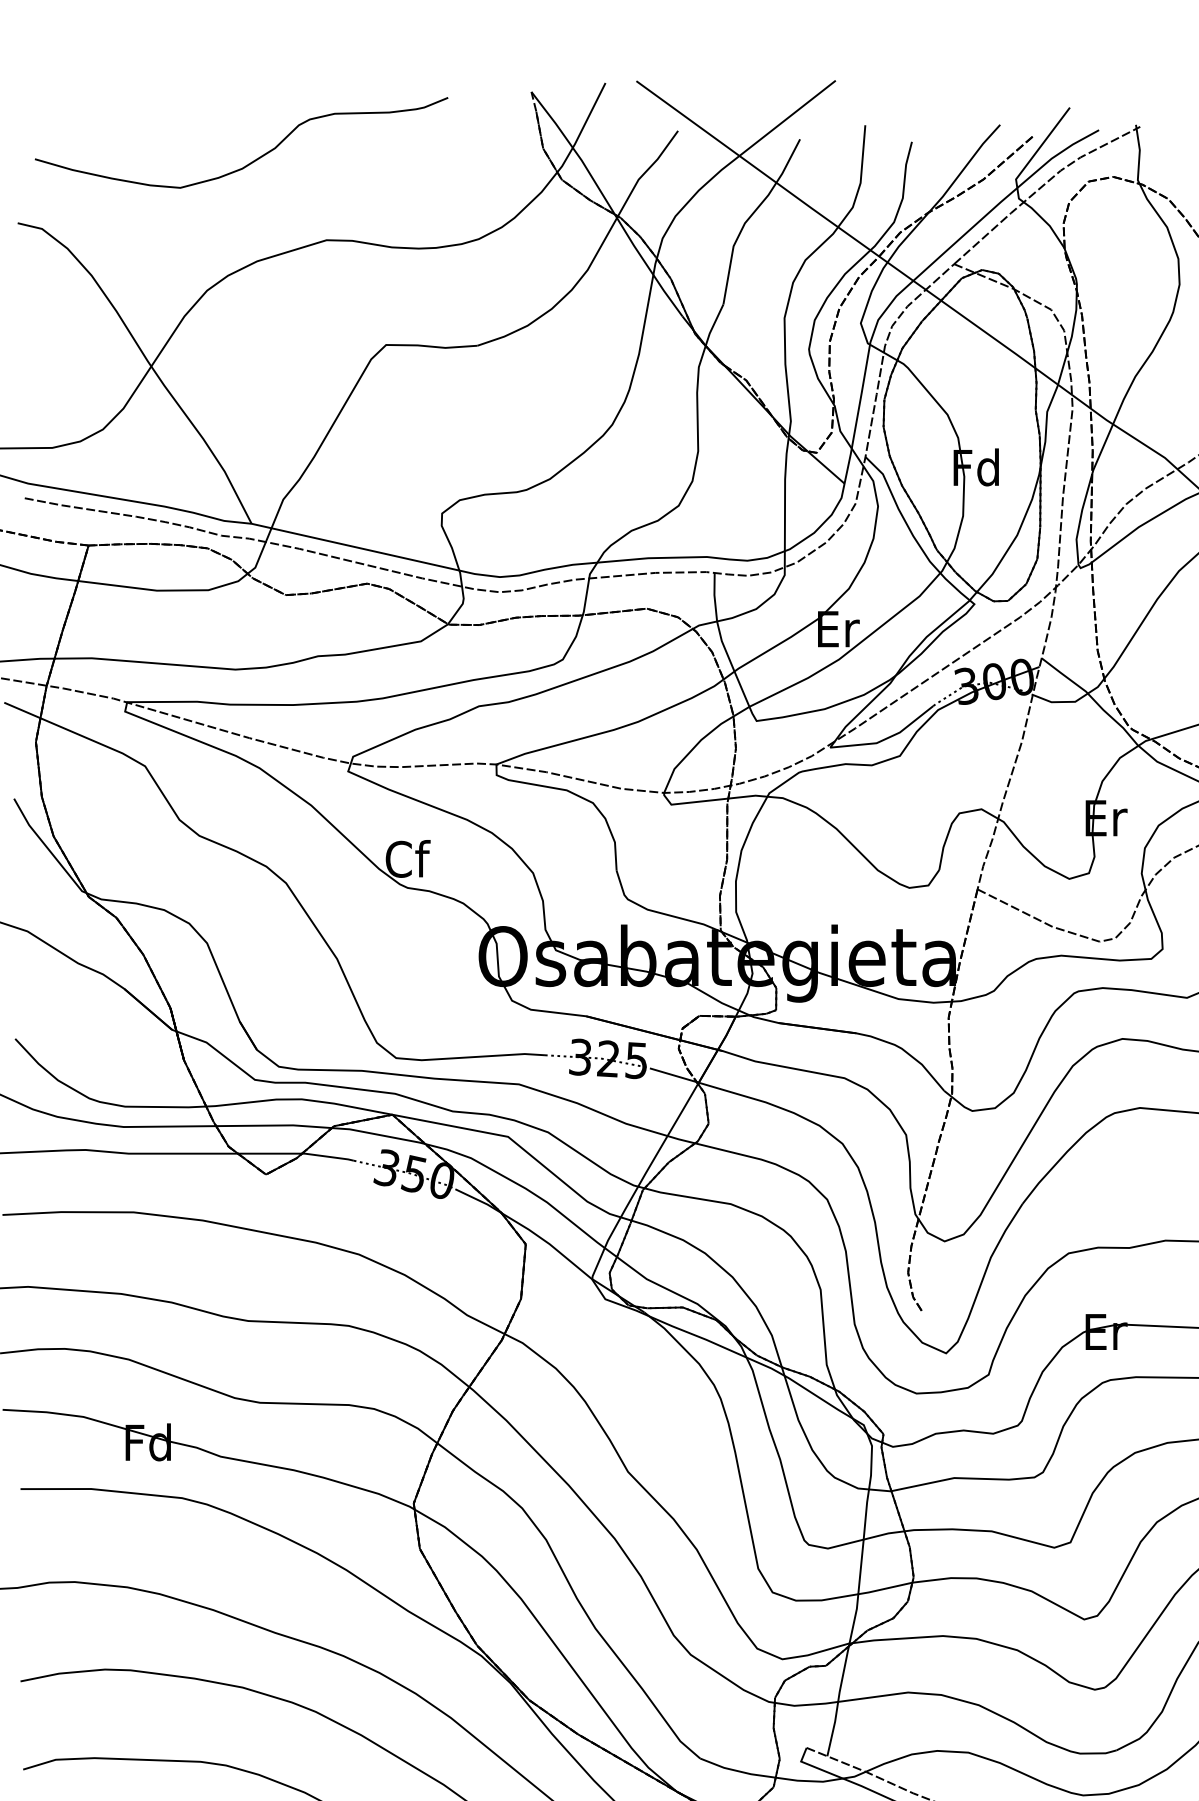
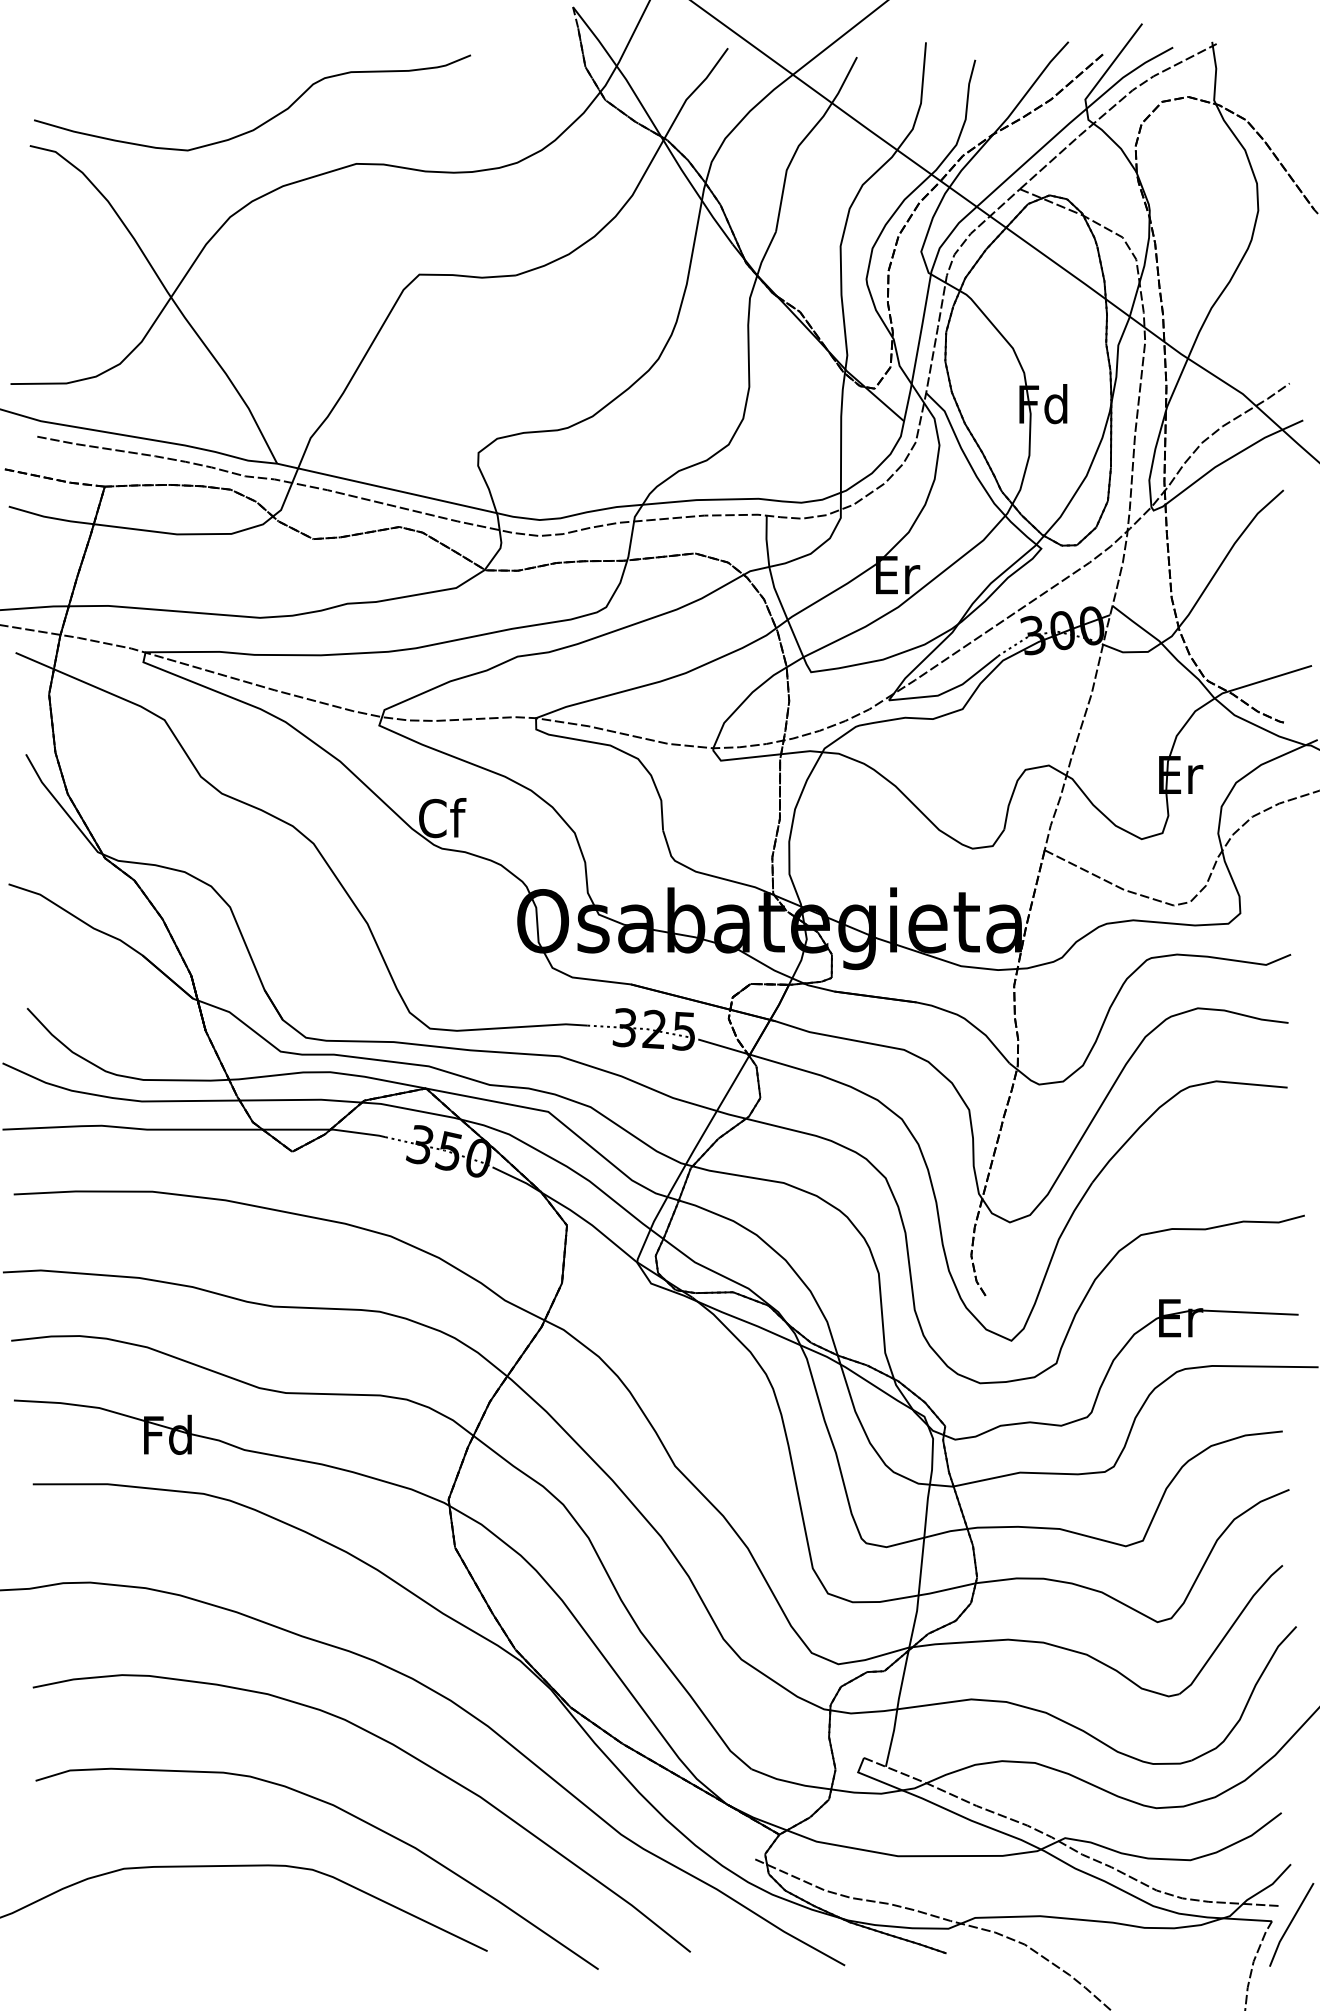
curve: (254, 159) -> (266, 120), moved

